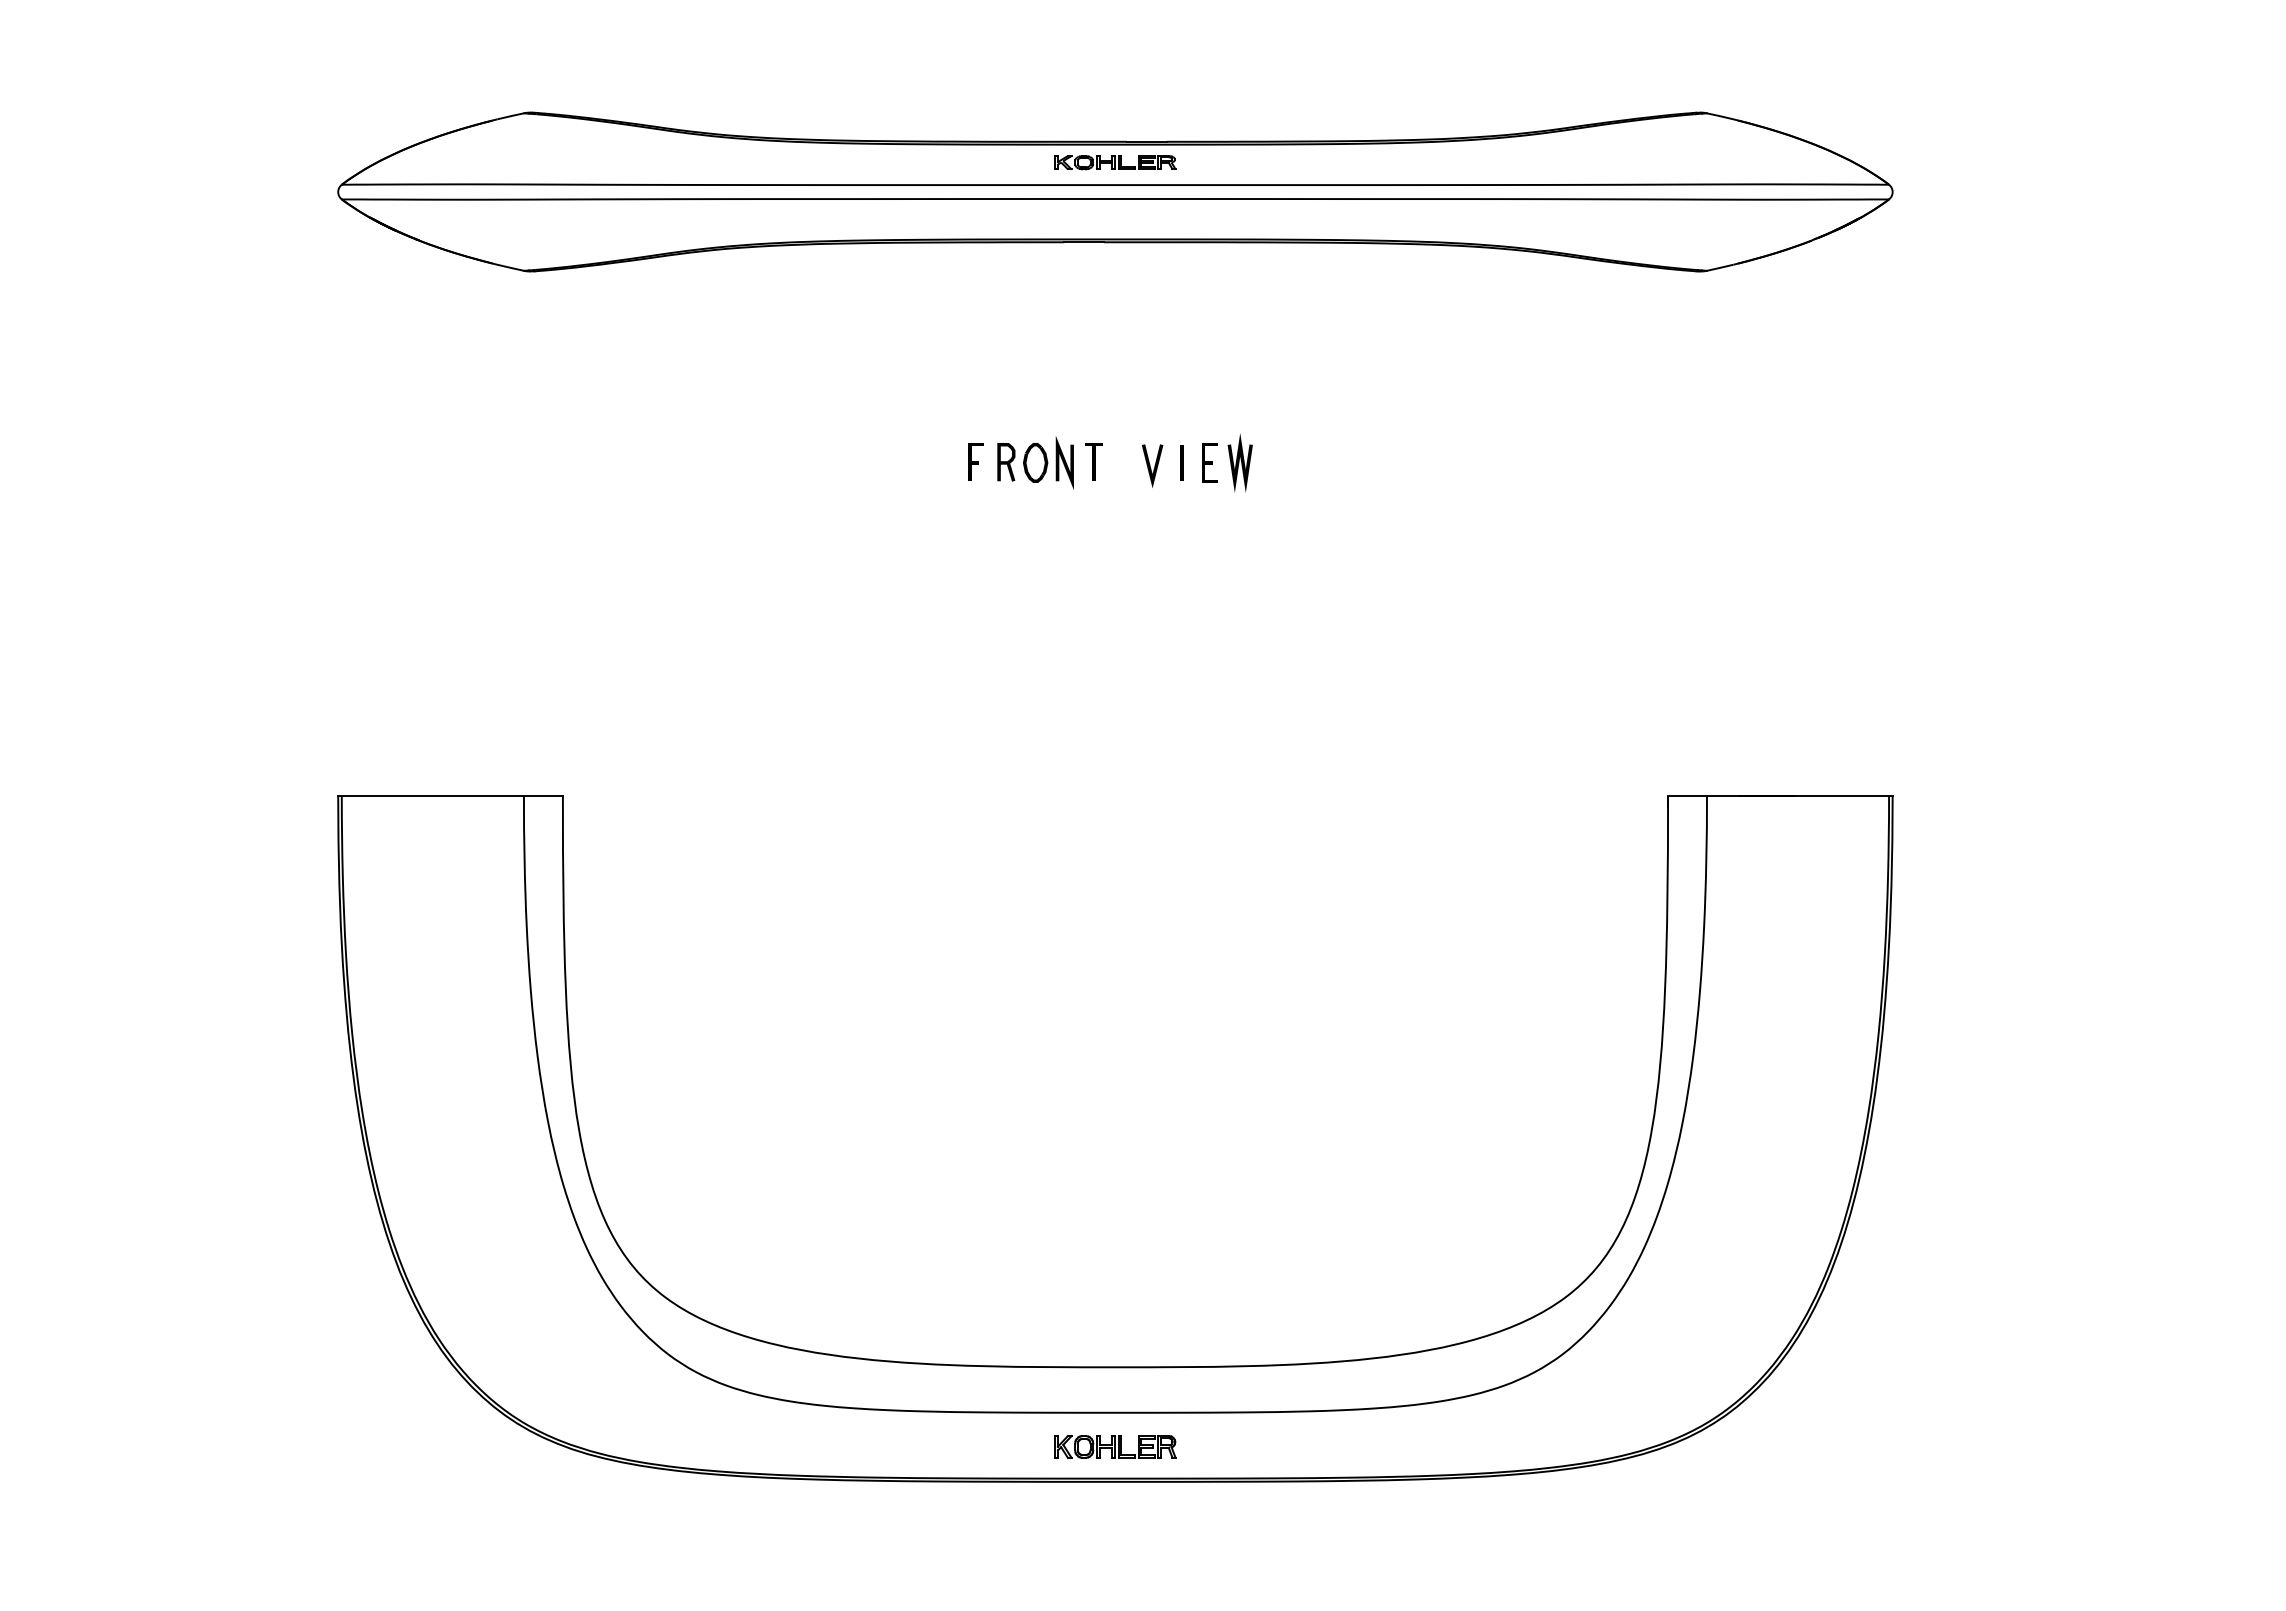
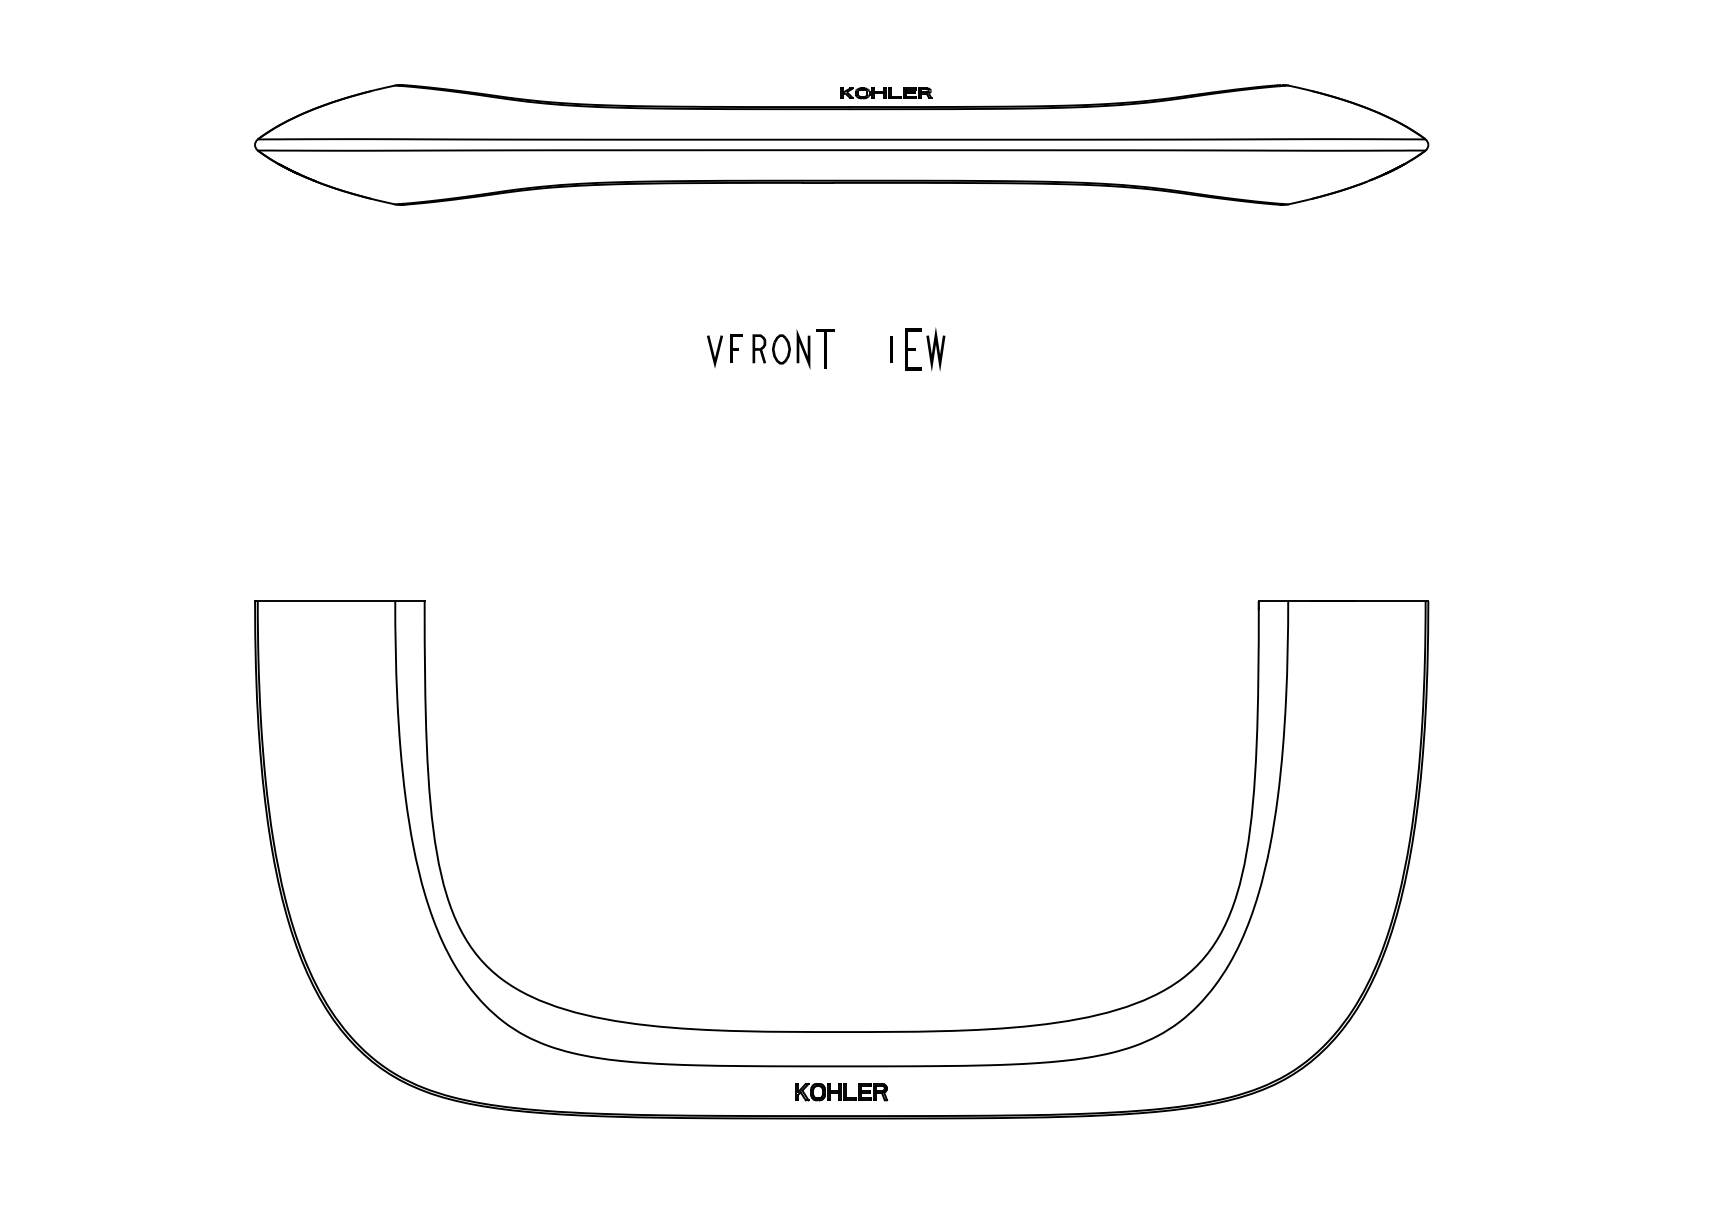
part: (1115, 162) -> (886, 93), moved
part: (1093, 461) -> (825, 348), size x1.4
part: (1209, 462) -> (912, 349), size x1.4
line: (1150, 465) -> (713, 351), moved

